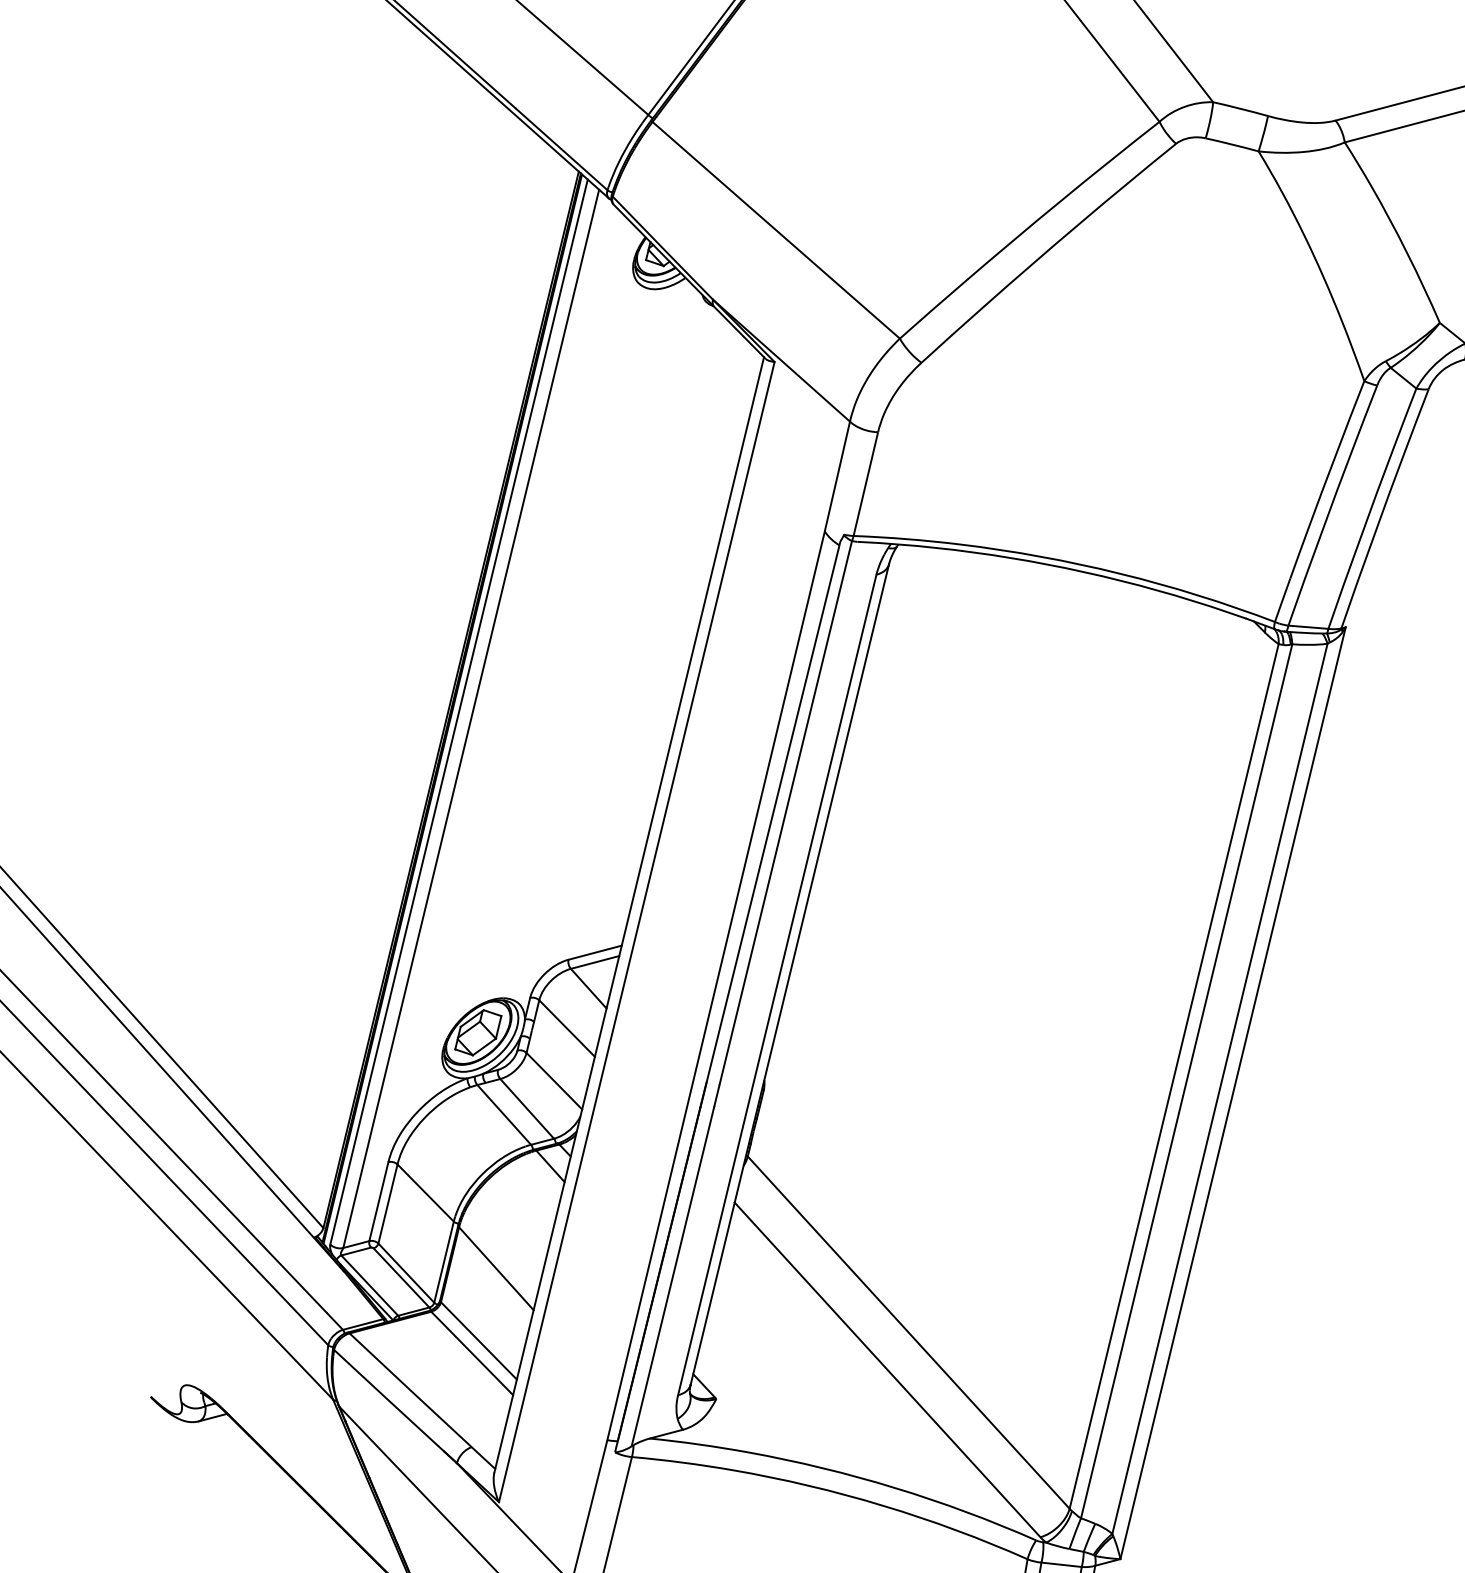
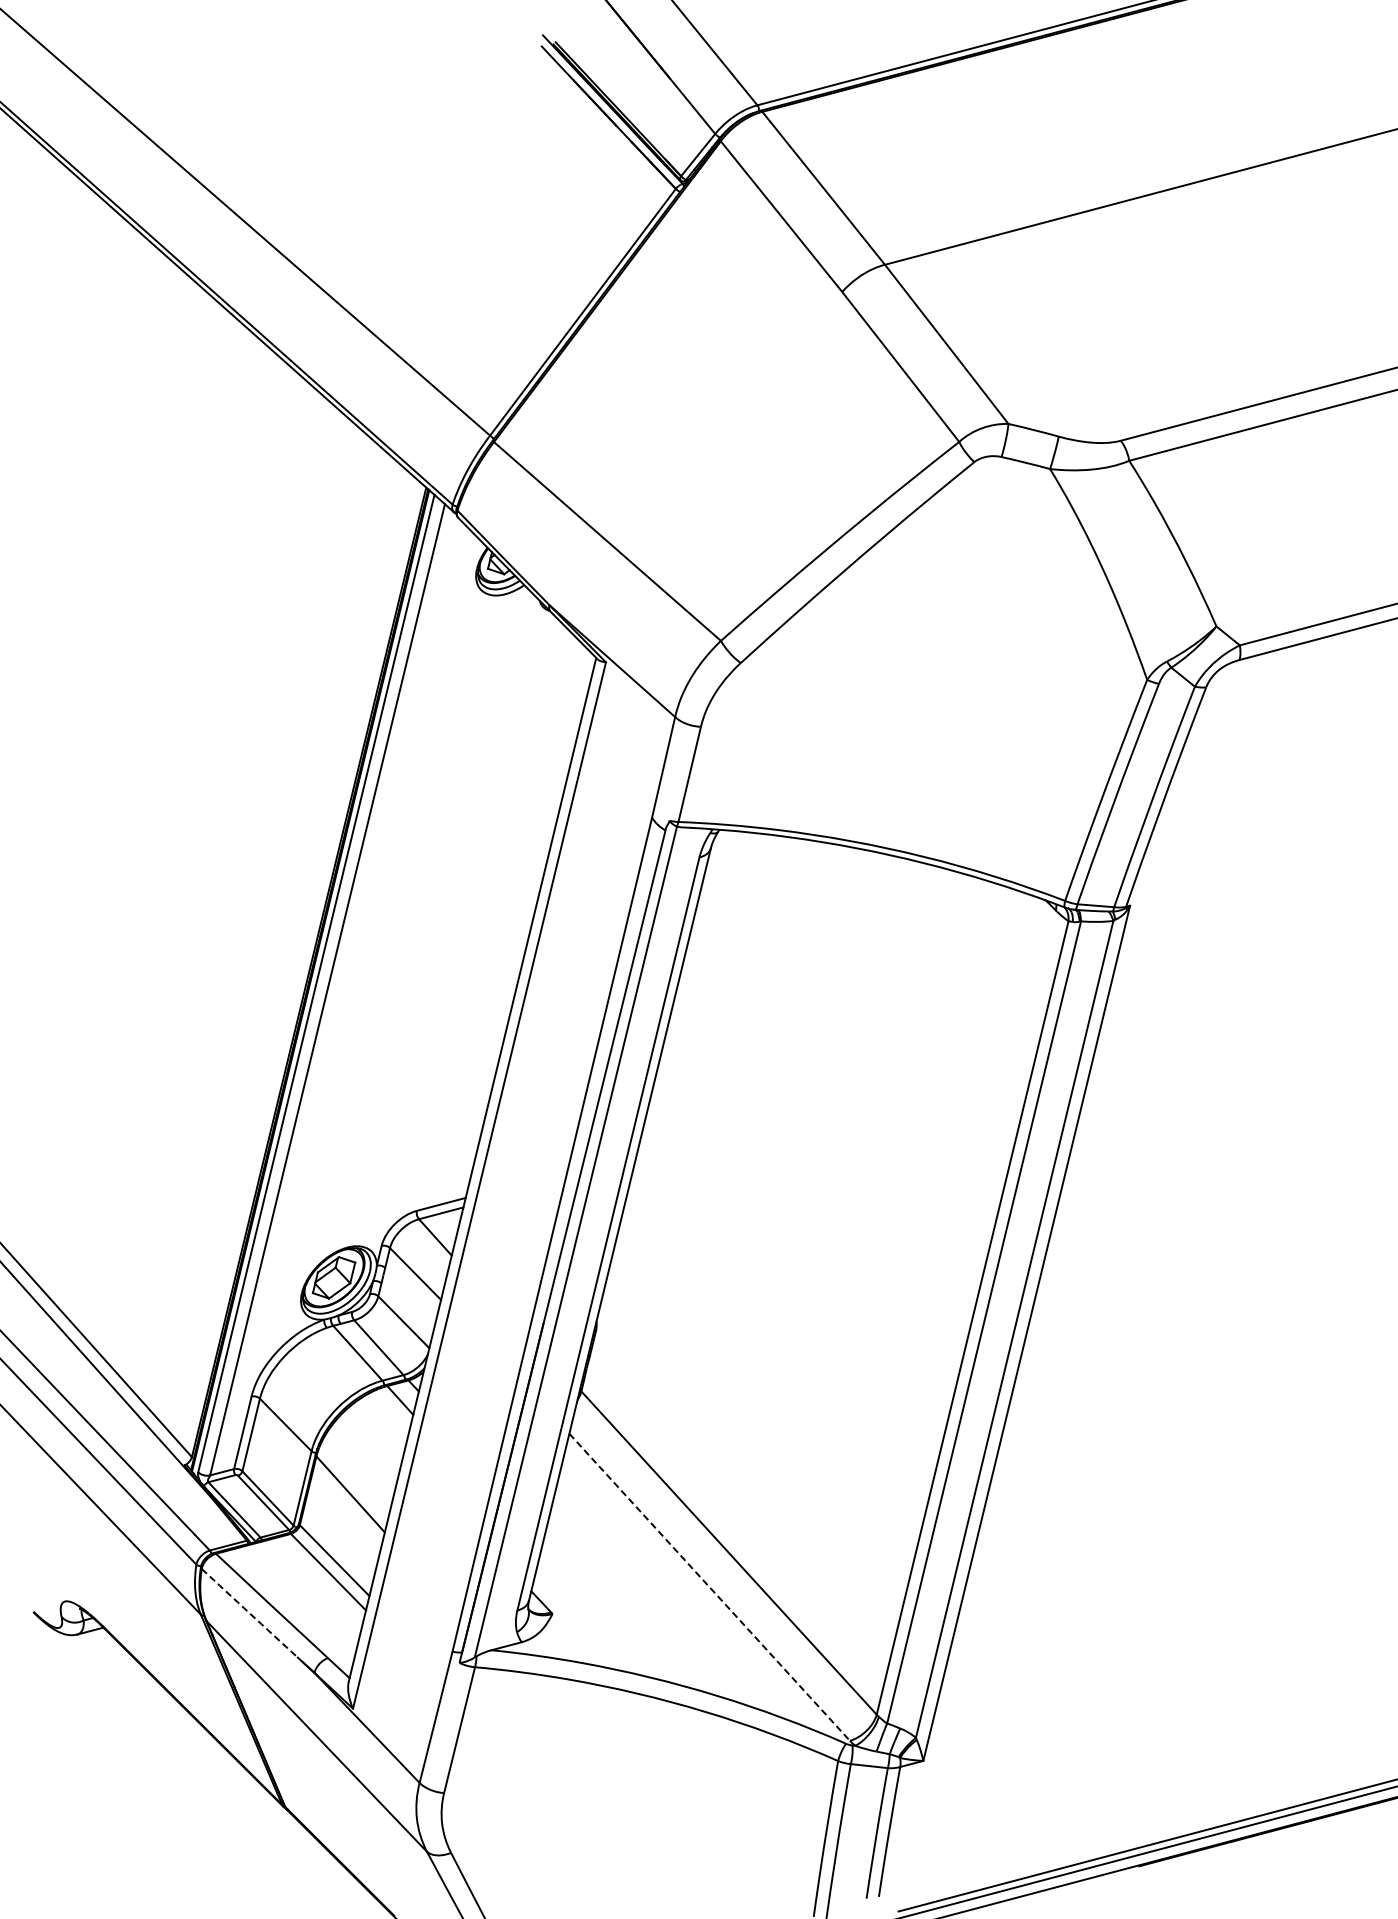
line: (887, 1370) -> (709, 1587), solid -> dashed
arc: (386, 1398) -> (249, 1613), solid -> dashed

